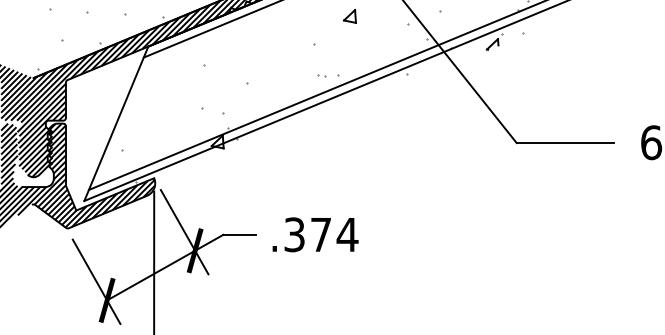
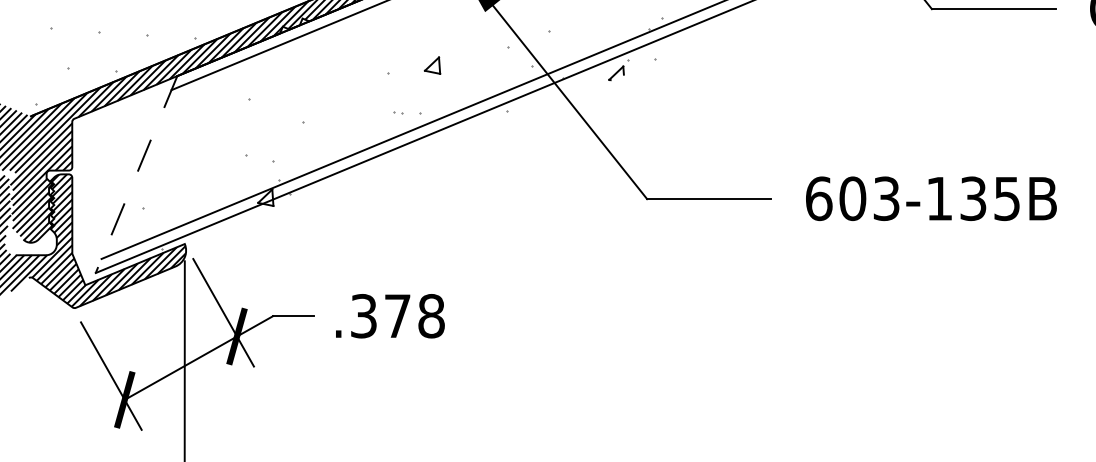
part: (349, 16) -> (432, 65), moved
line: (116, 123) -> (136, 174), solid -> dashed
text: (347, 235) -> (431, 316), .374 -> .378

